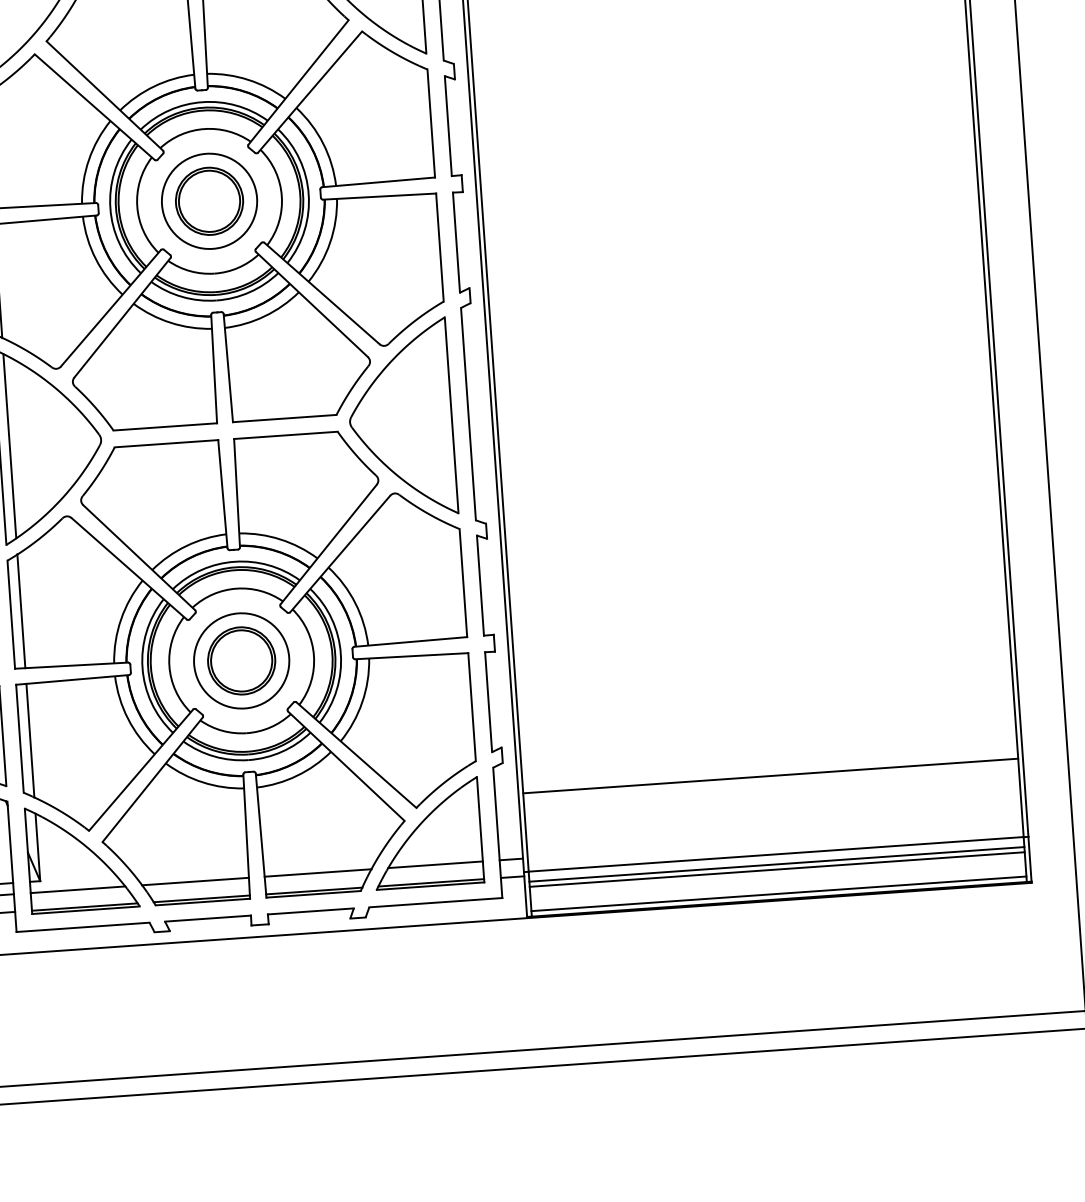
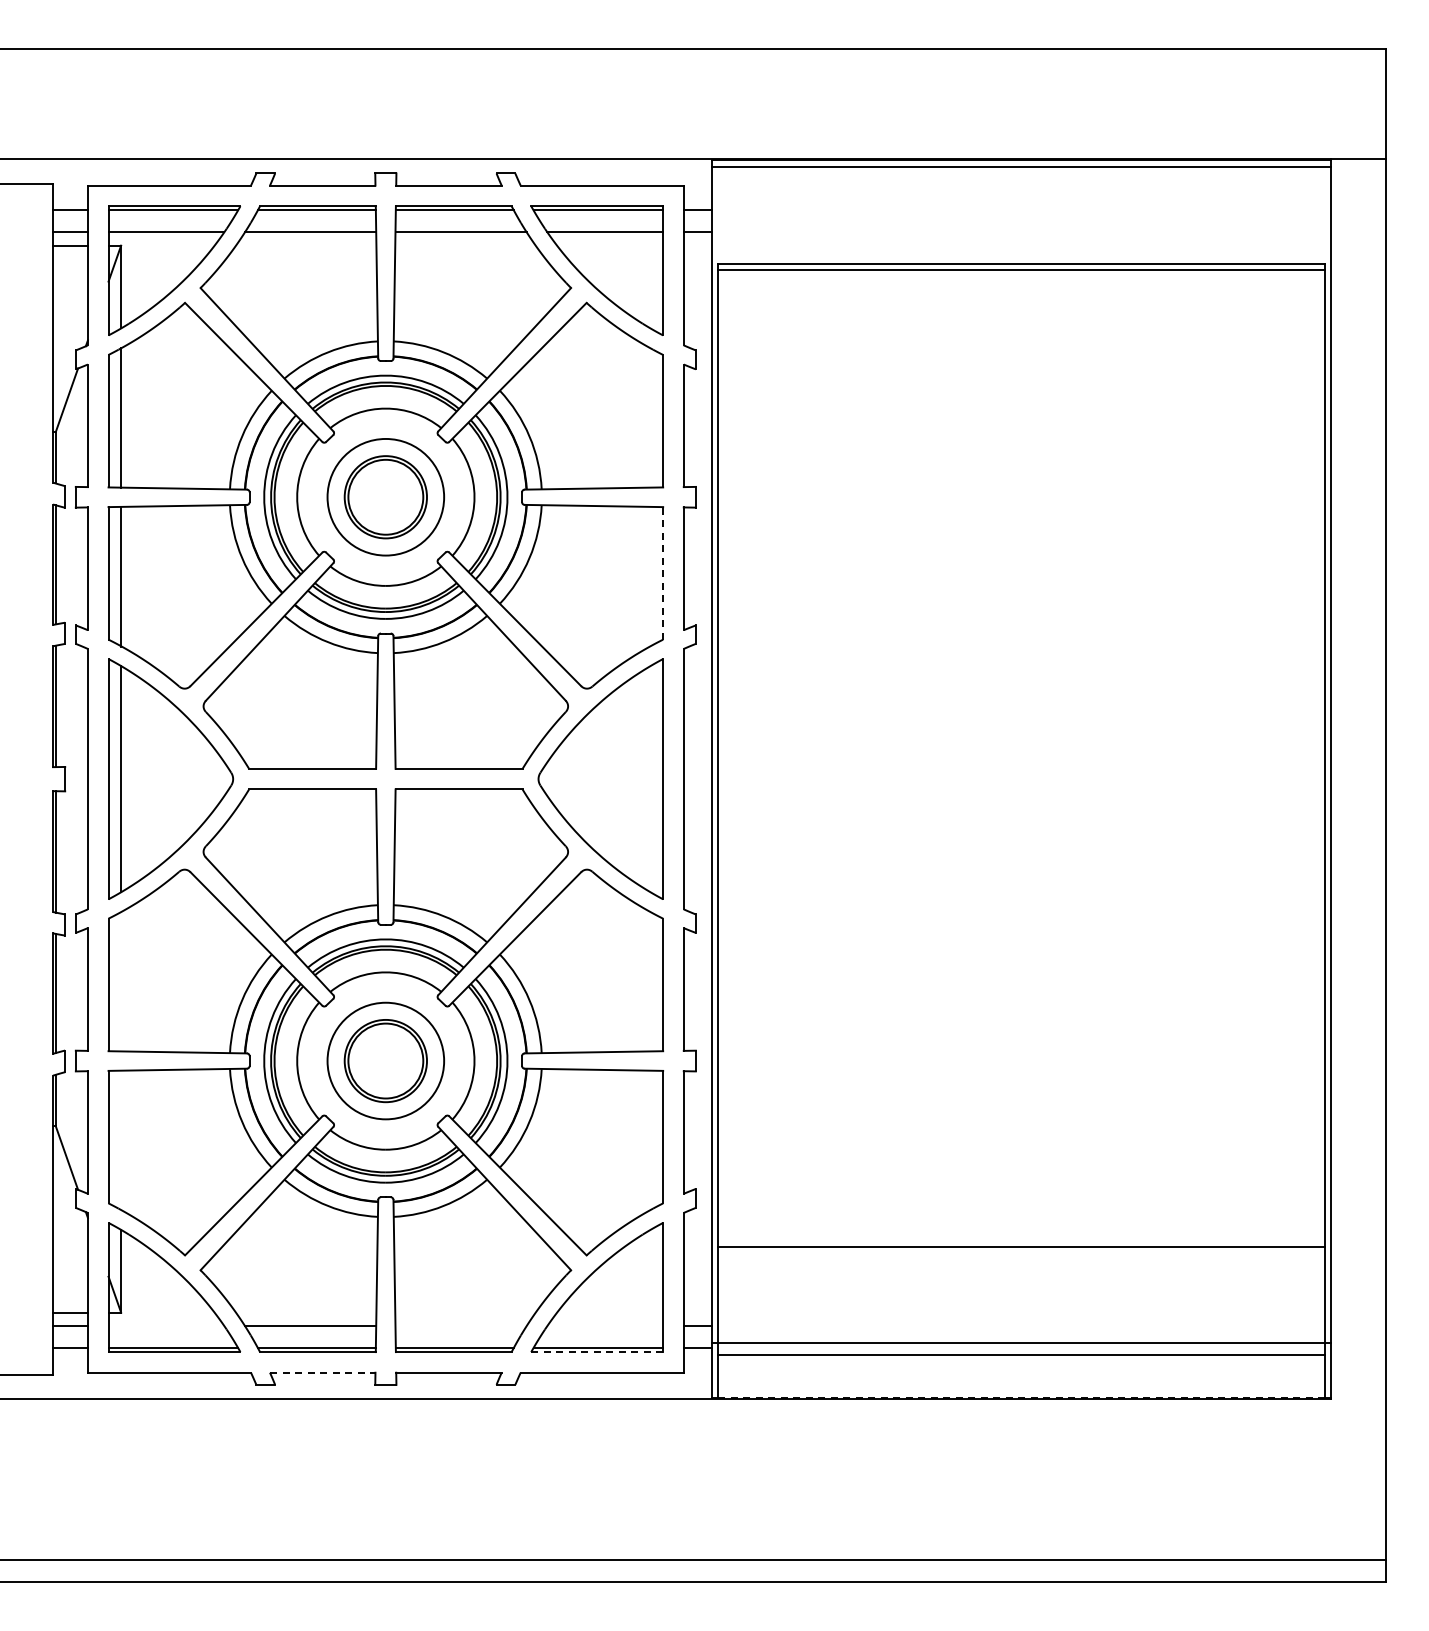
line: (440, 246) -> (663, 572), solid -> dashed
line: (21, 611) -> (121, 981), removed
line: (30, 740) -> (121, 1140), removed
line: (435, 864) -> (605, 1326), removed
line: (776, 869) -> (1021, 1361), removed
line: (317, 873) -> (460, 1326), removed
line: (430, 886) -> (597, 1352), solid -> dashed
line: (77, 889) -> (166, 1326), removed
line: (778, 894) -> (1021, 1391), removed
line: (779, 898) -> (1021, 1397), solid -> dashed
line: (207, 918) -> (322, 1372), solid -> dashed

